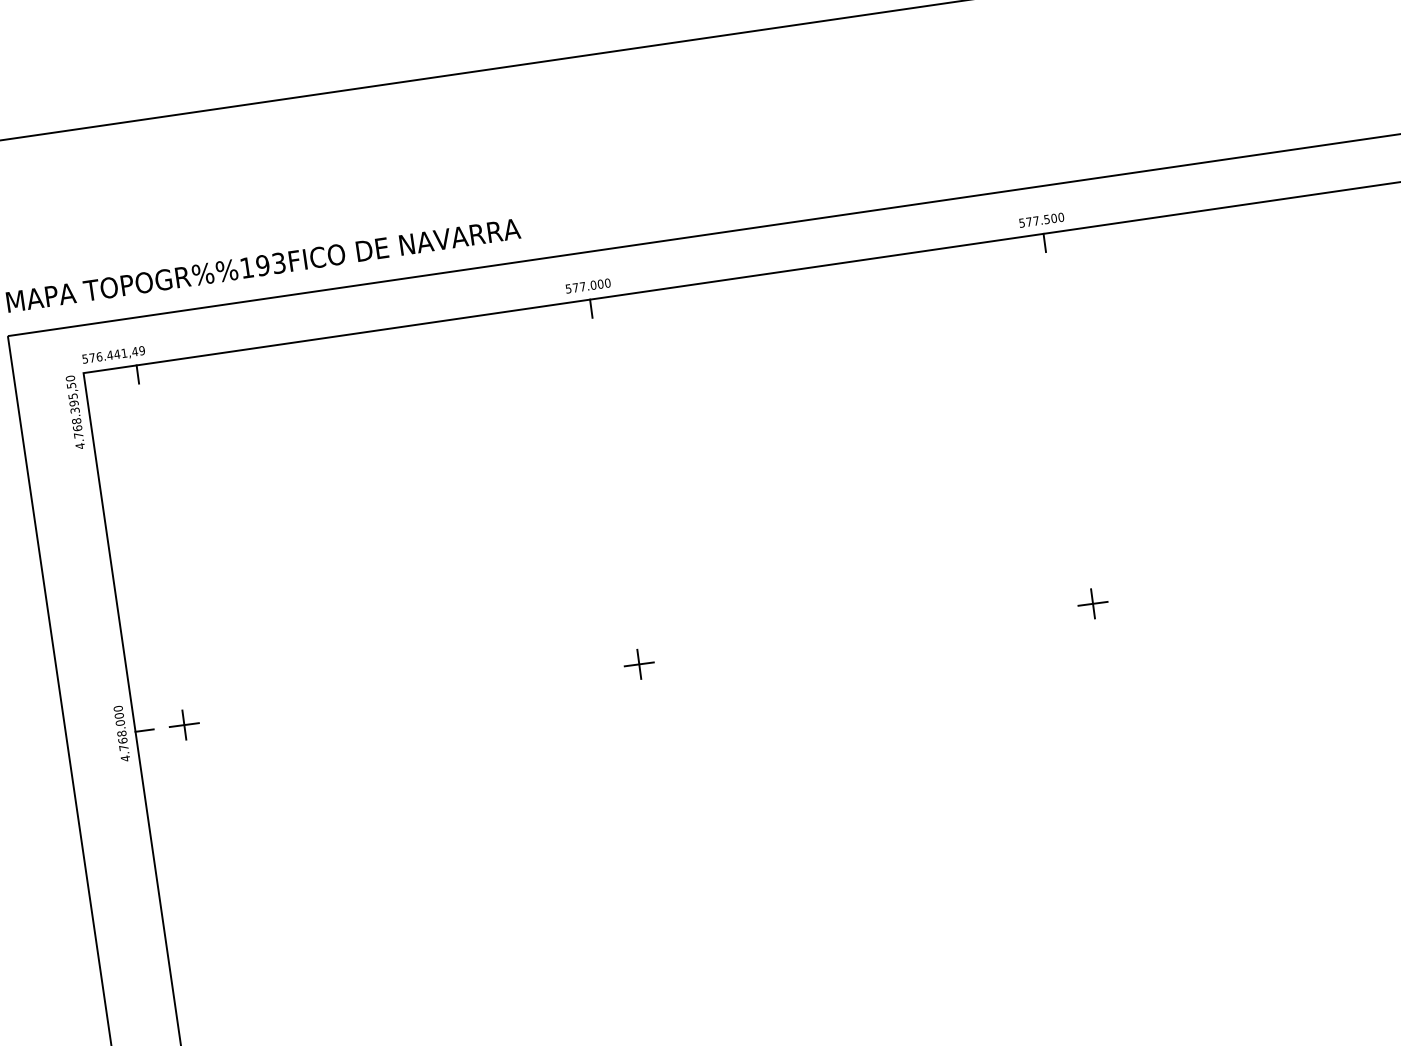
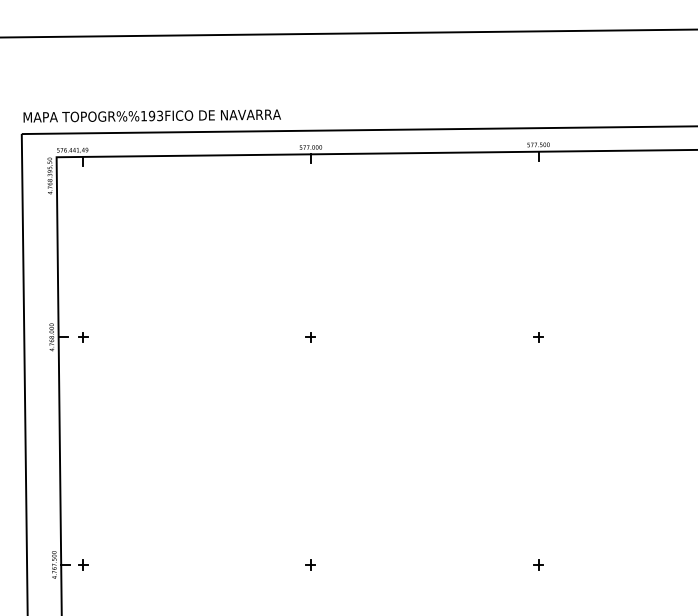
part: (1092, 604) -> (538, 337), size x0.62
part: (638, 665) -> (310, 337), size x0.62
part: (185, 725) -> (83, 337), size x0.62

